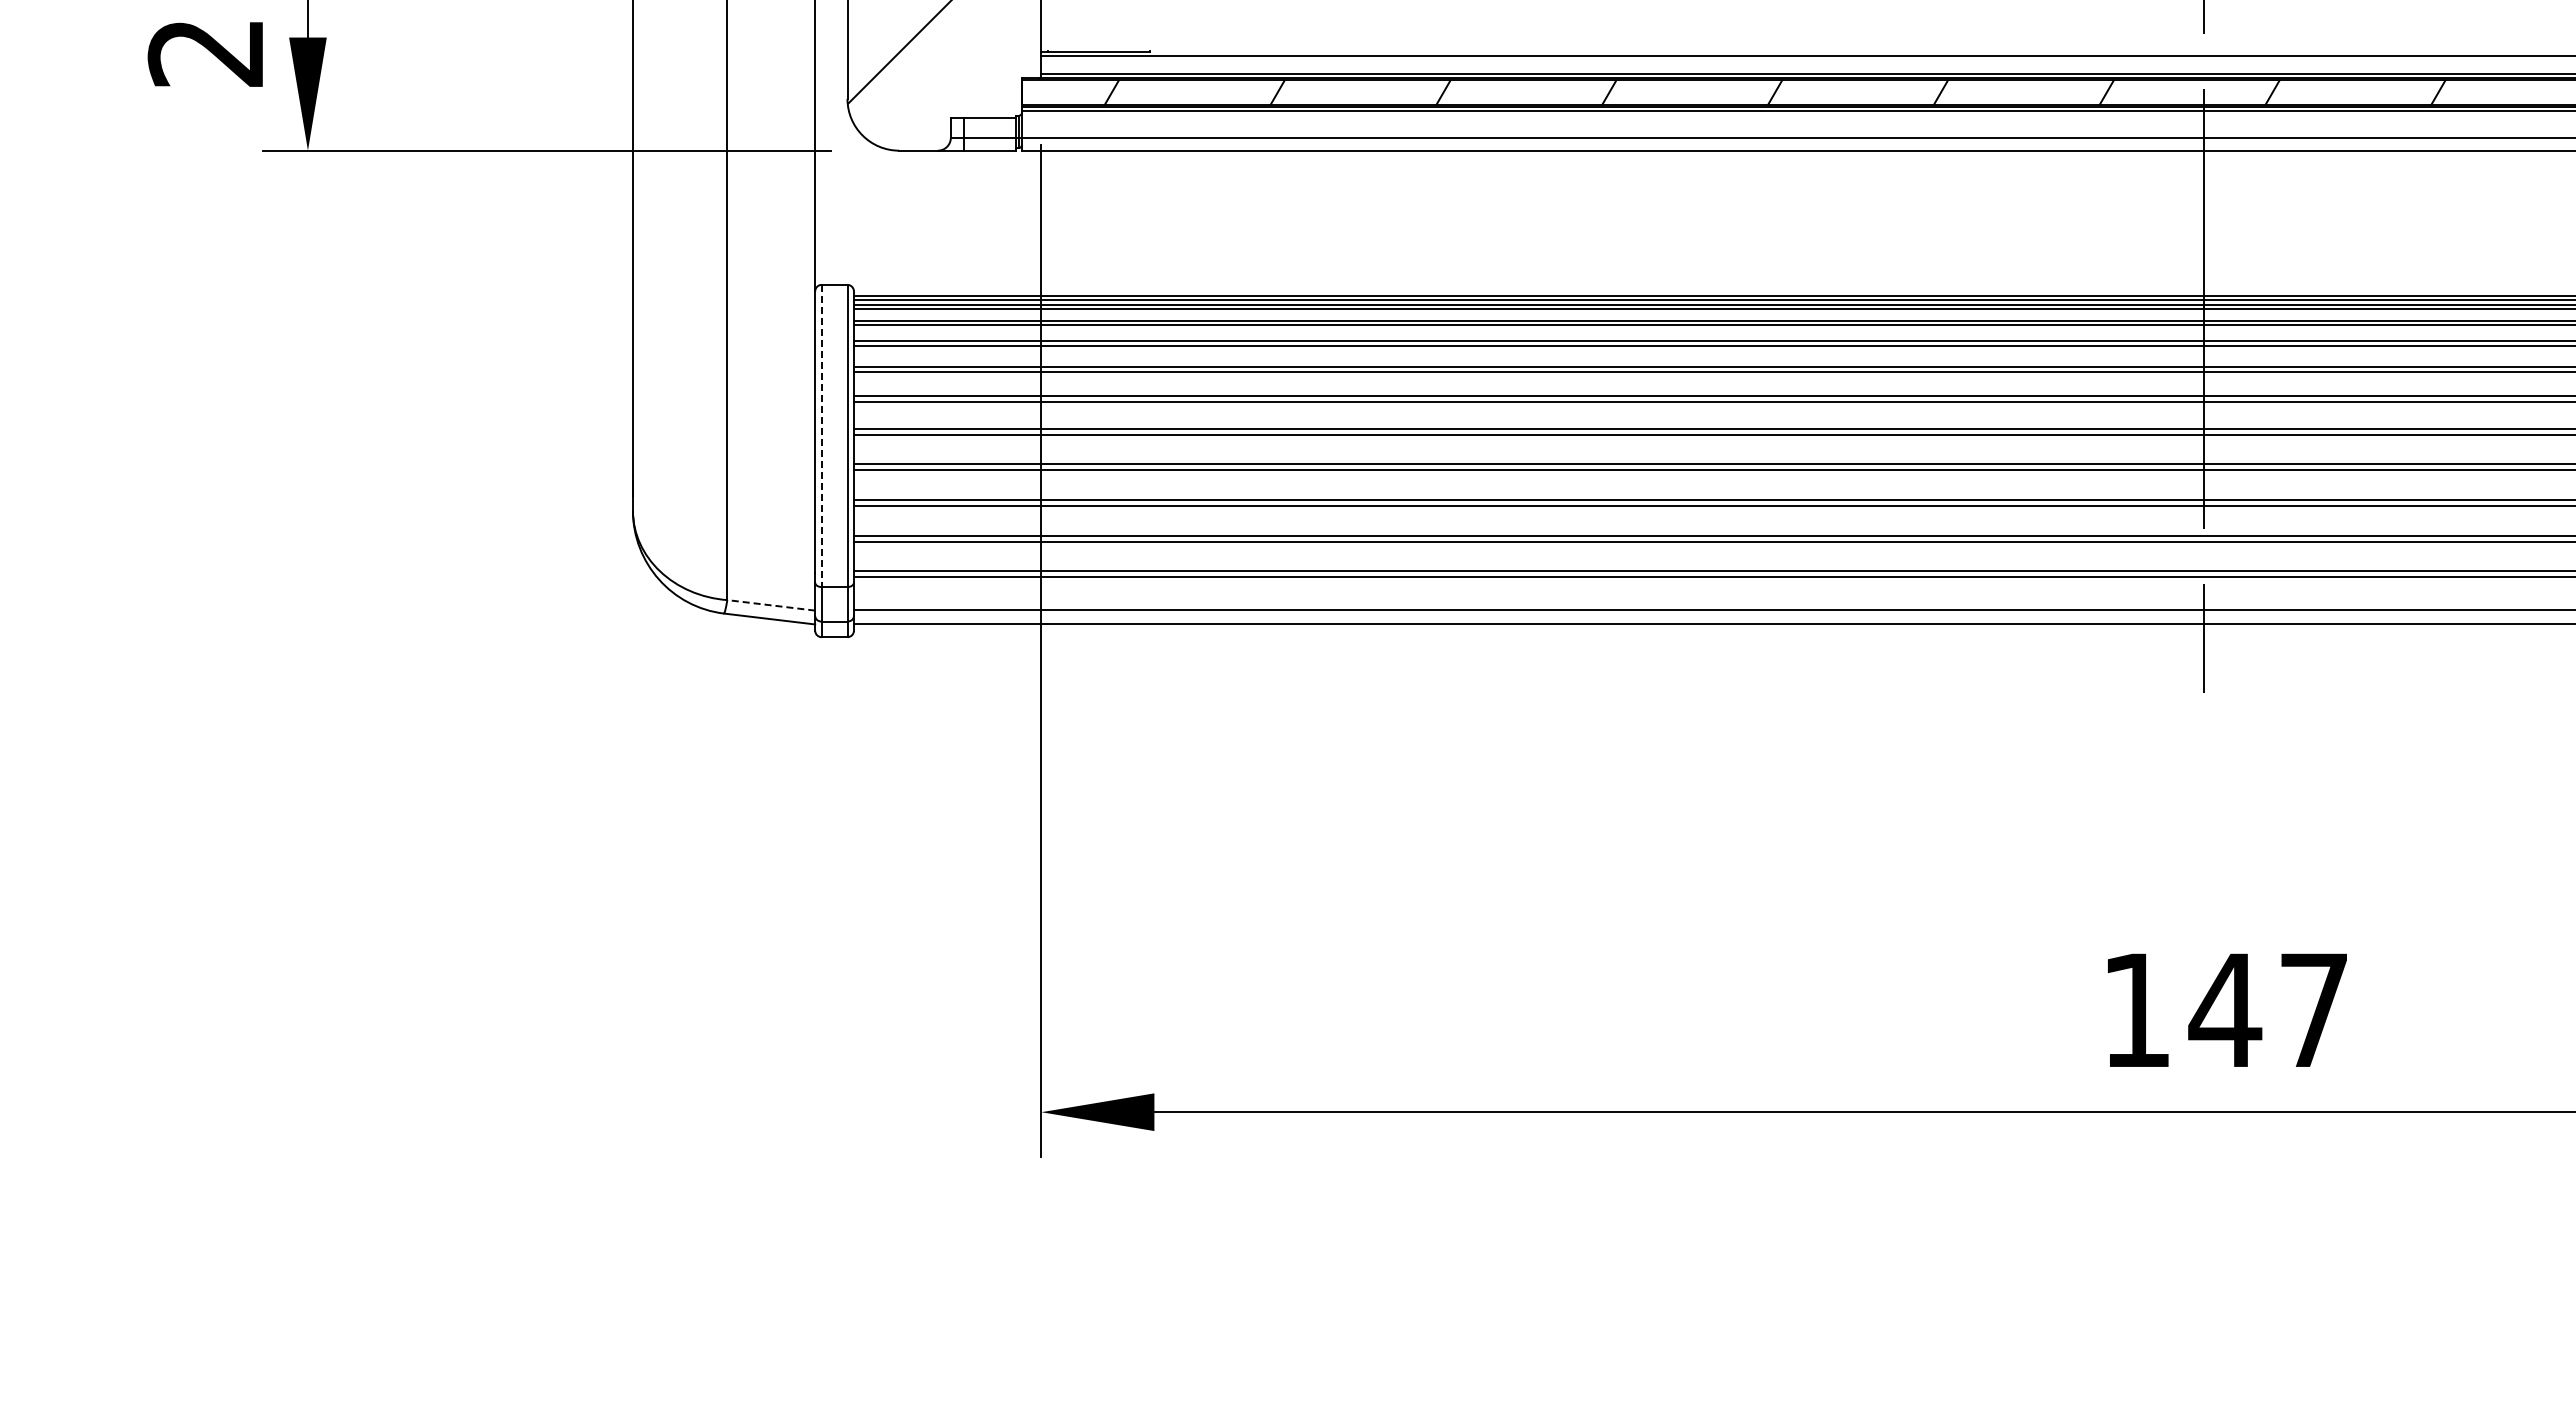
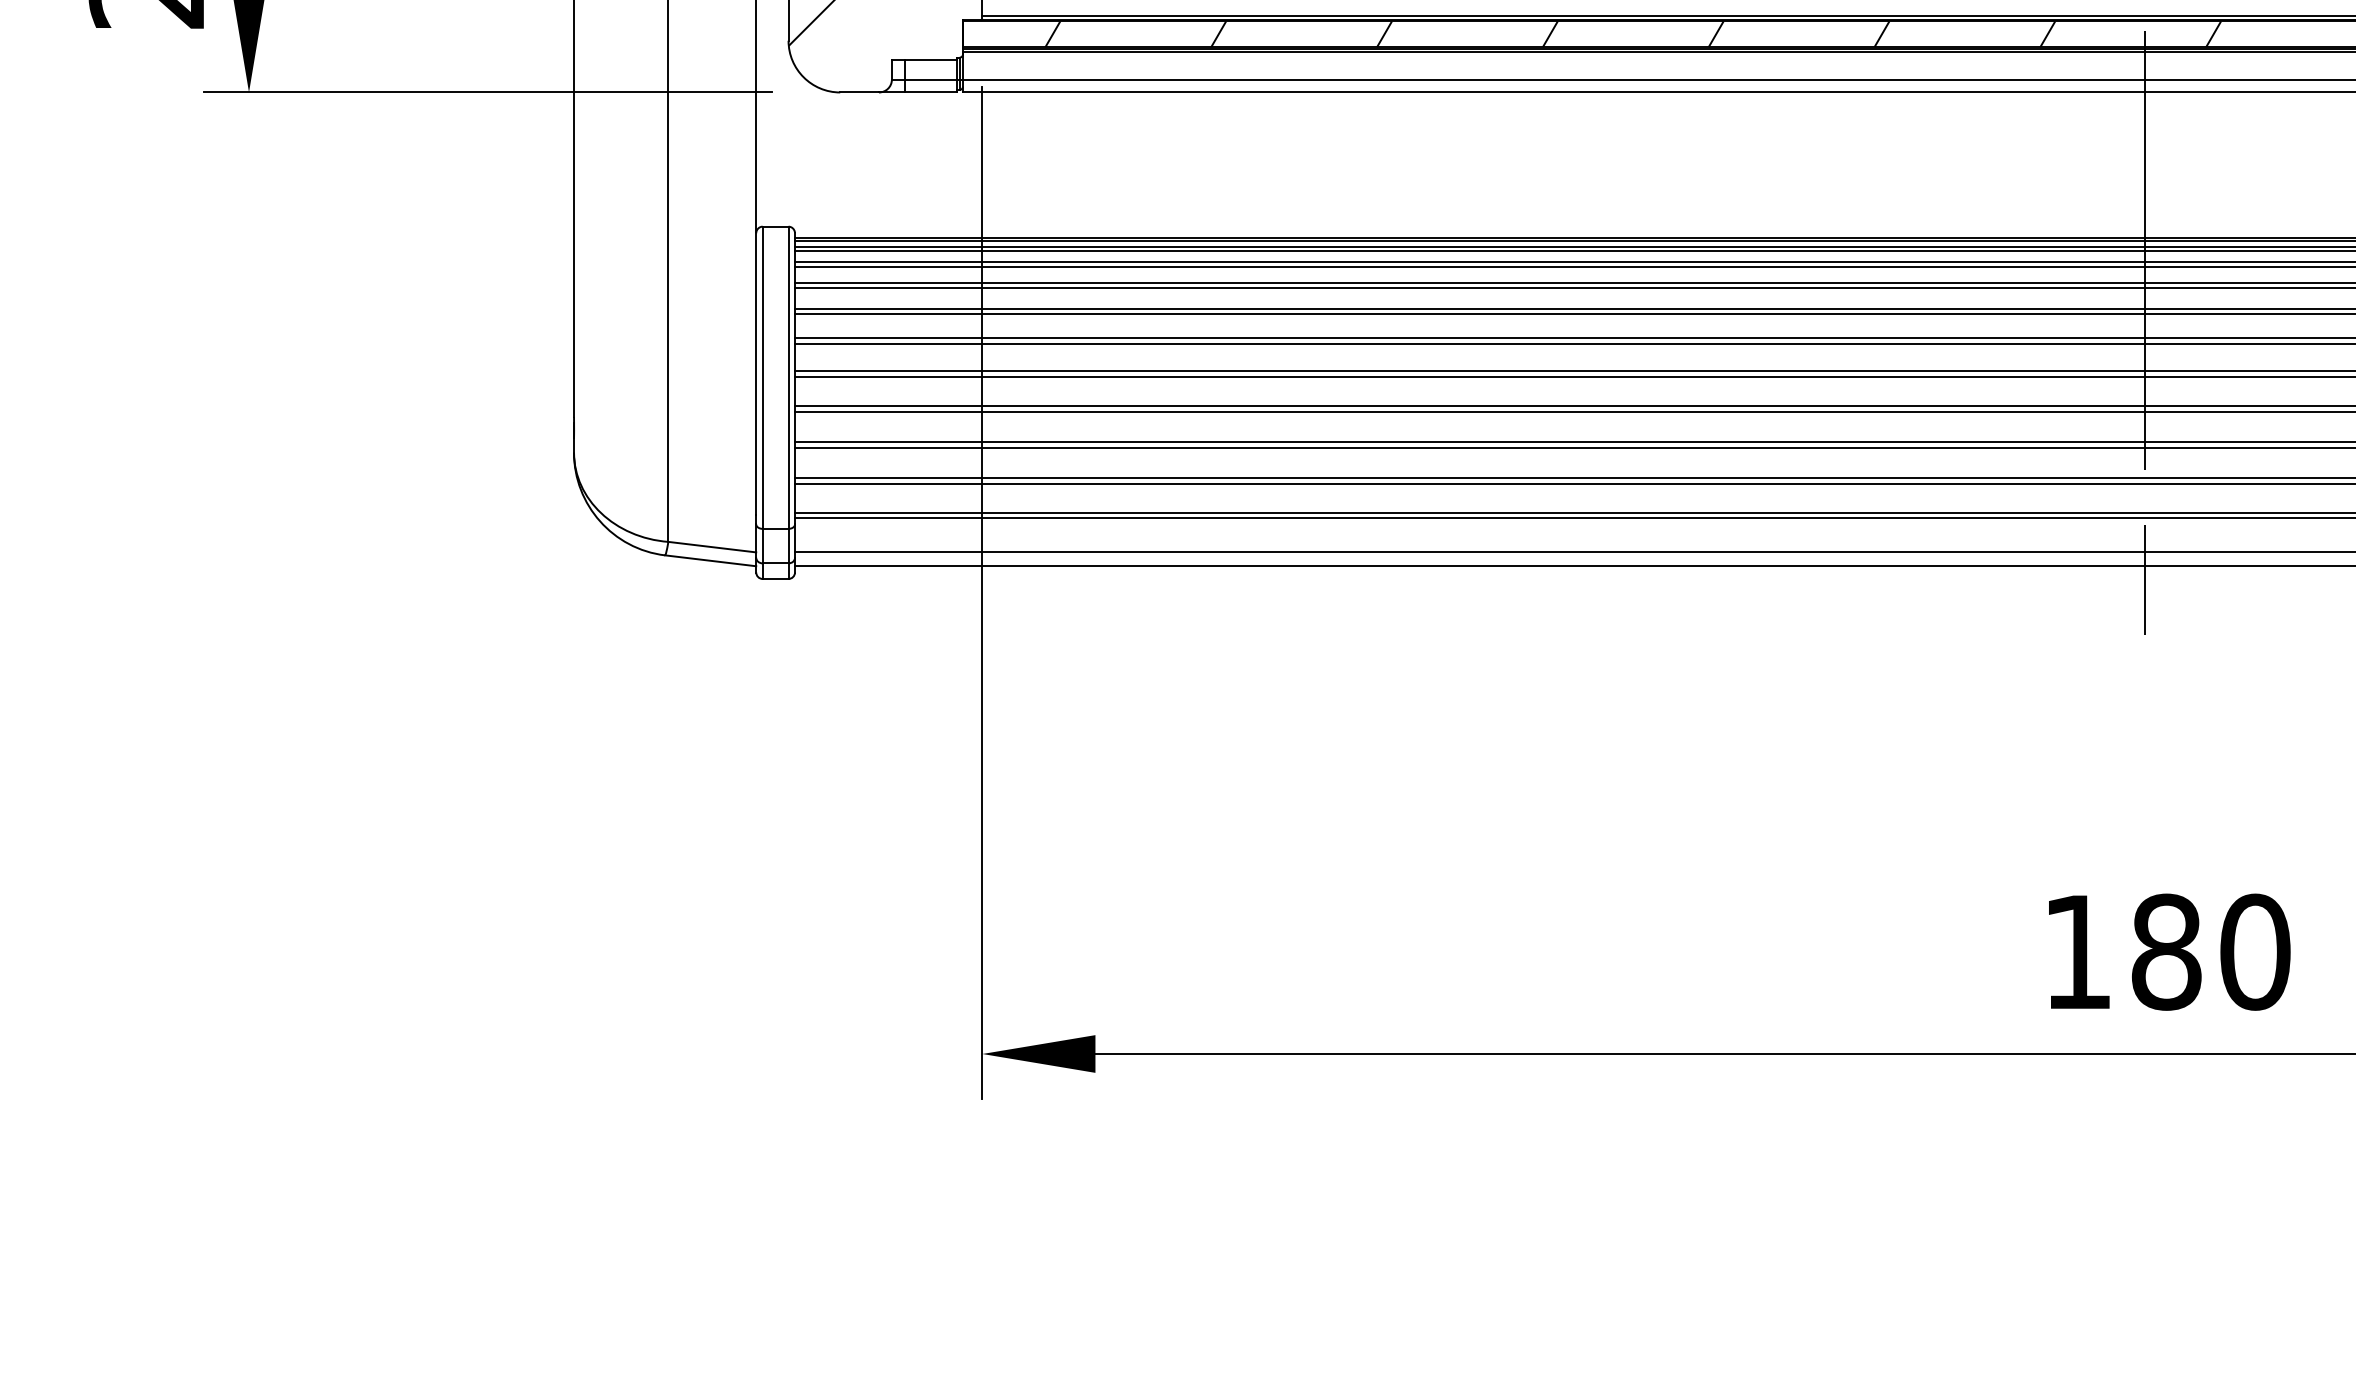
line: (821, 436) -> (762, 378), dashed -> solid
line: (770, 605) -> (711, 547), dashed -> solid
text: (2268, 1010) -> (2209, 952), 147 -> 180

